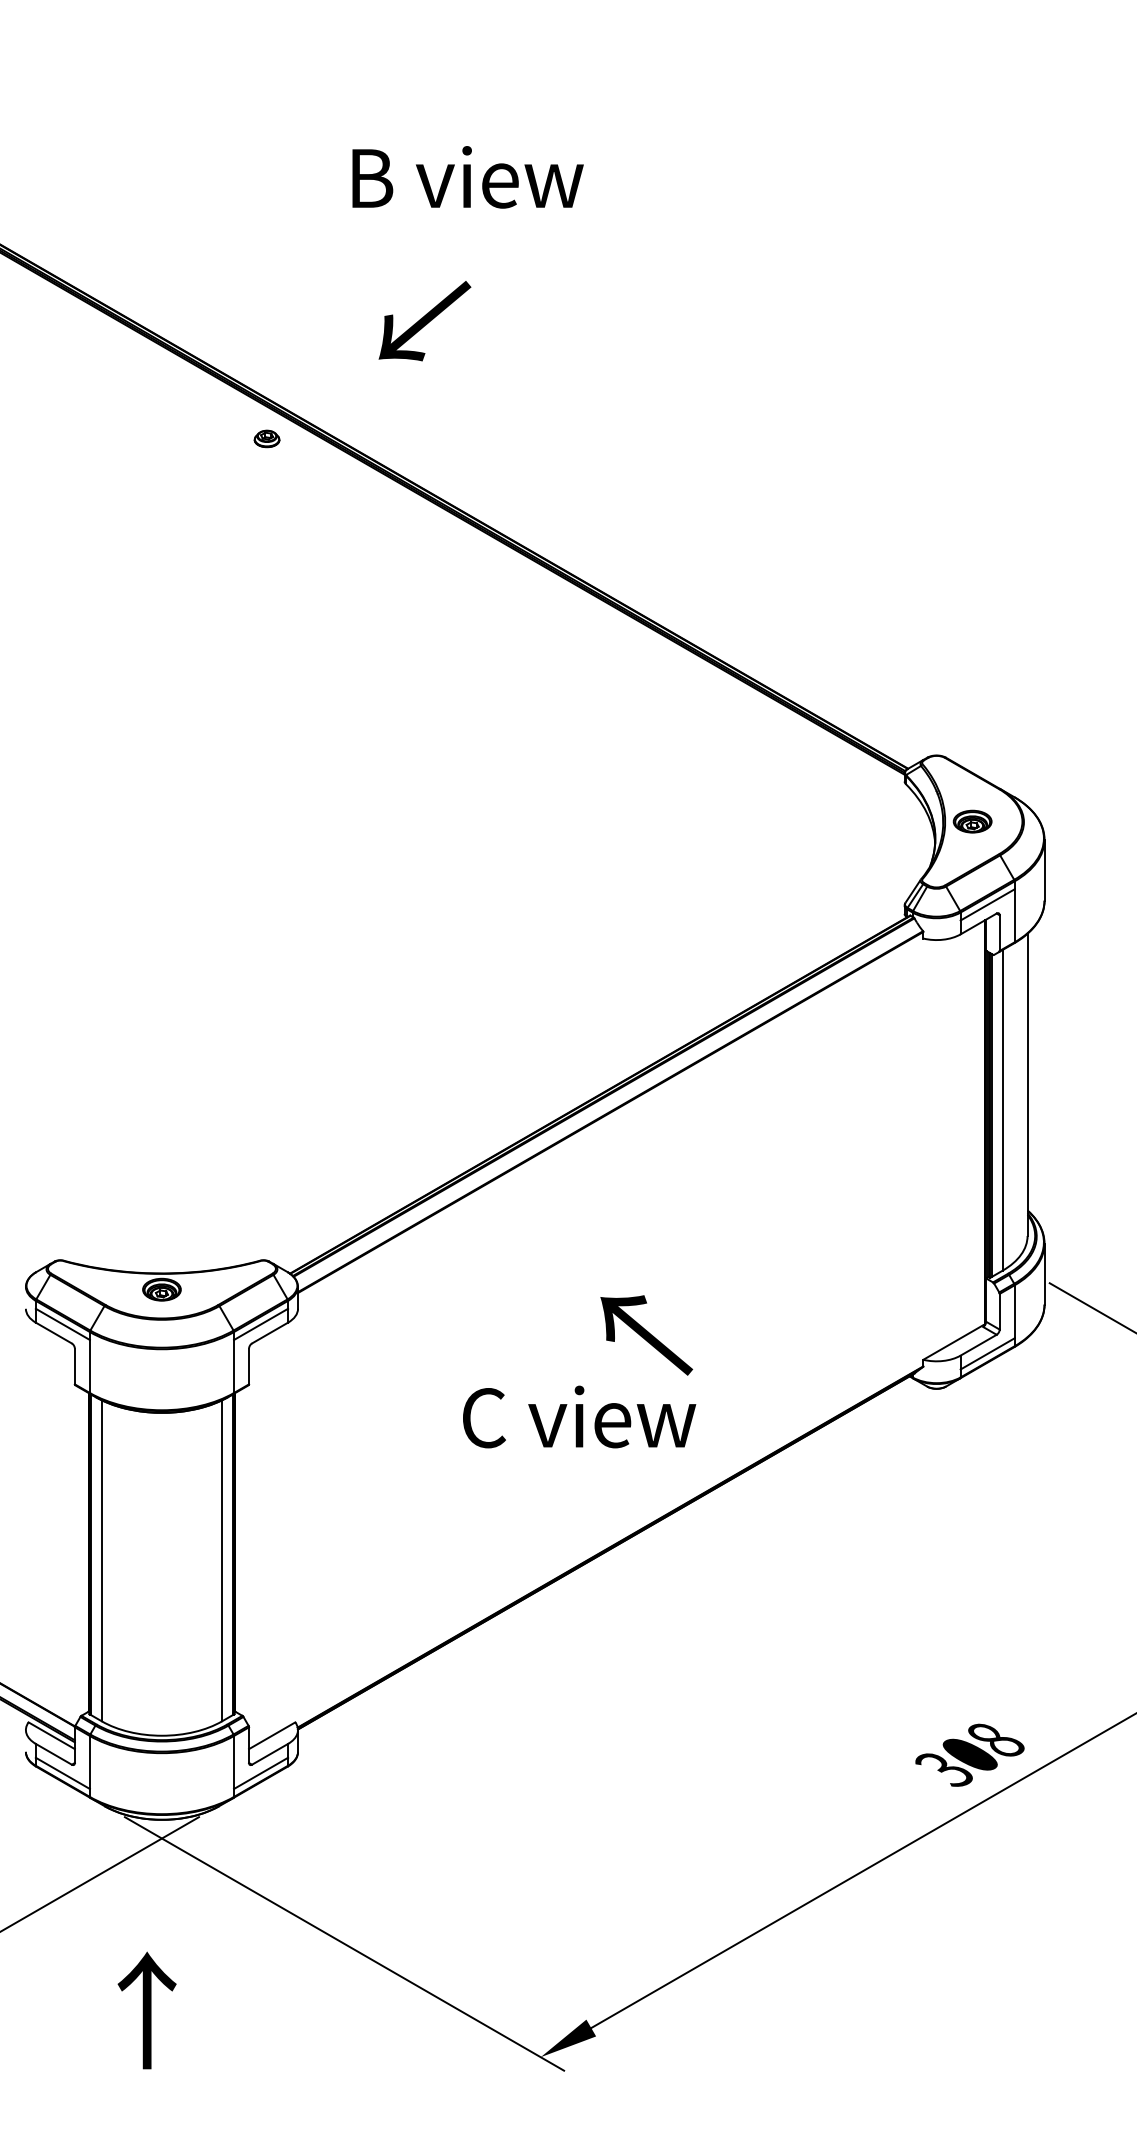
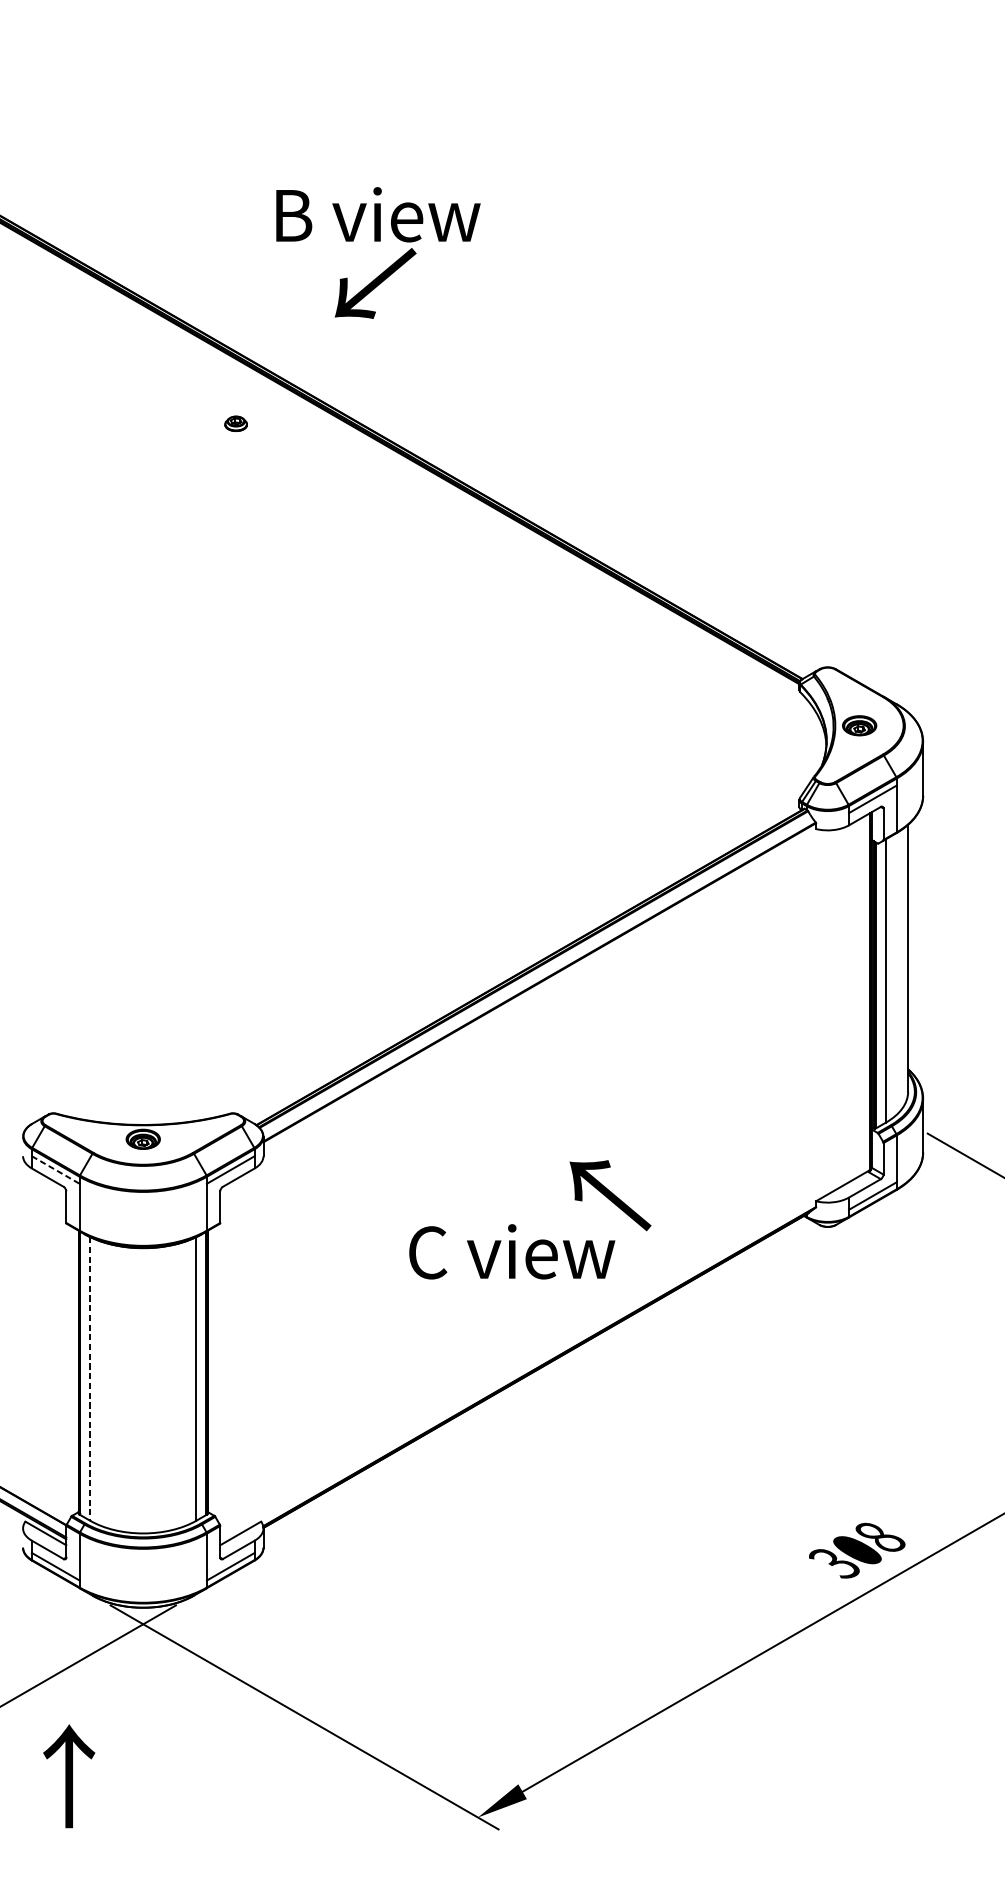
text: (467, 177) -> (377, 214), moved
part: (266, 438) -> (235, 423), moved
line: (63, 1324) -> (56, 1170), solid -> dashed
text: (646, 1335) -> (610, 1195), moved
line: (101, 1560) -> (89, 1378), solid -> dashed
text: (146, 2010) -> (68, 1776), moved

